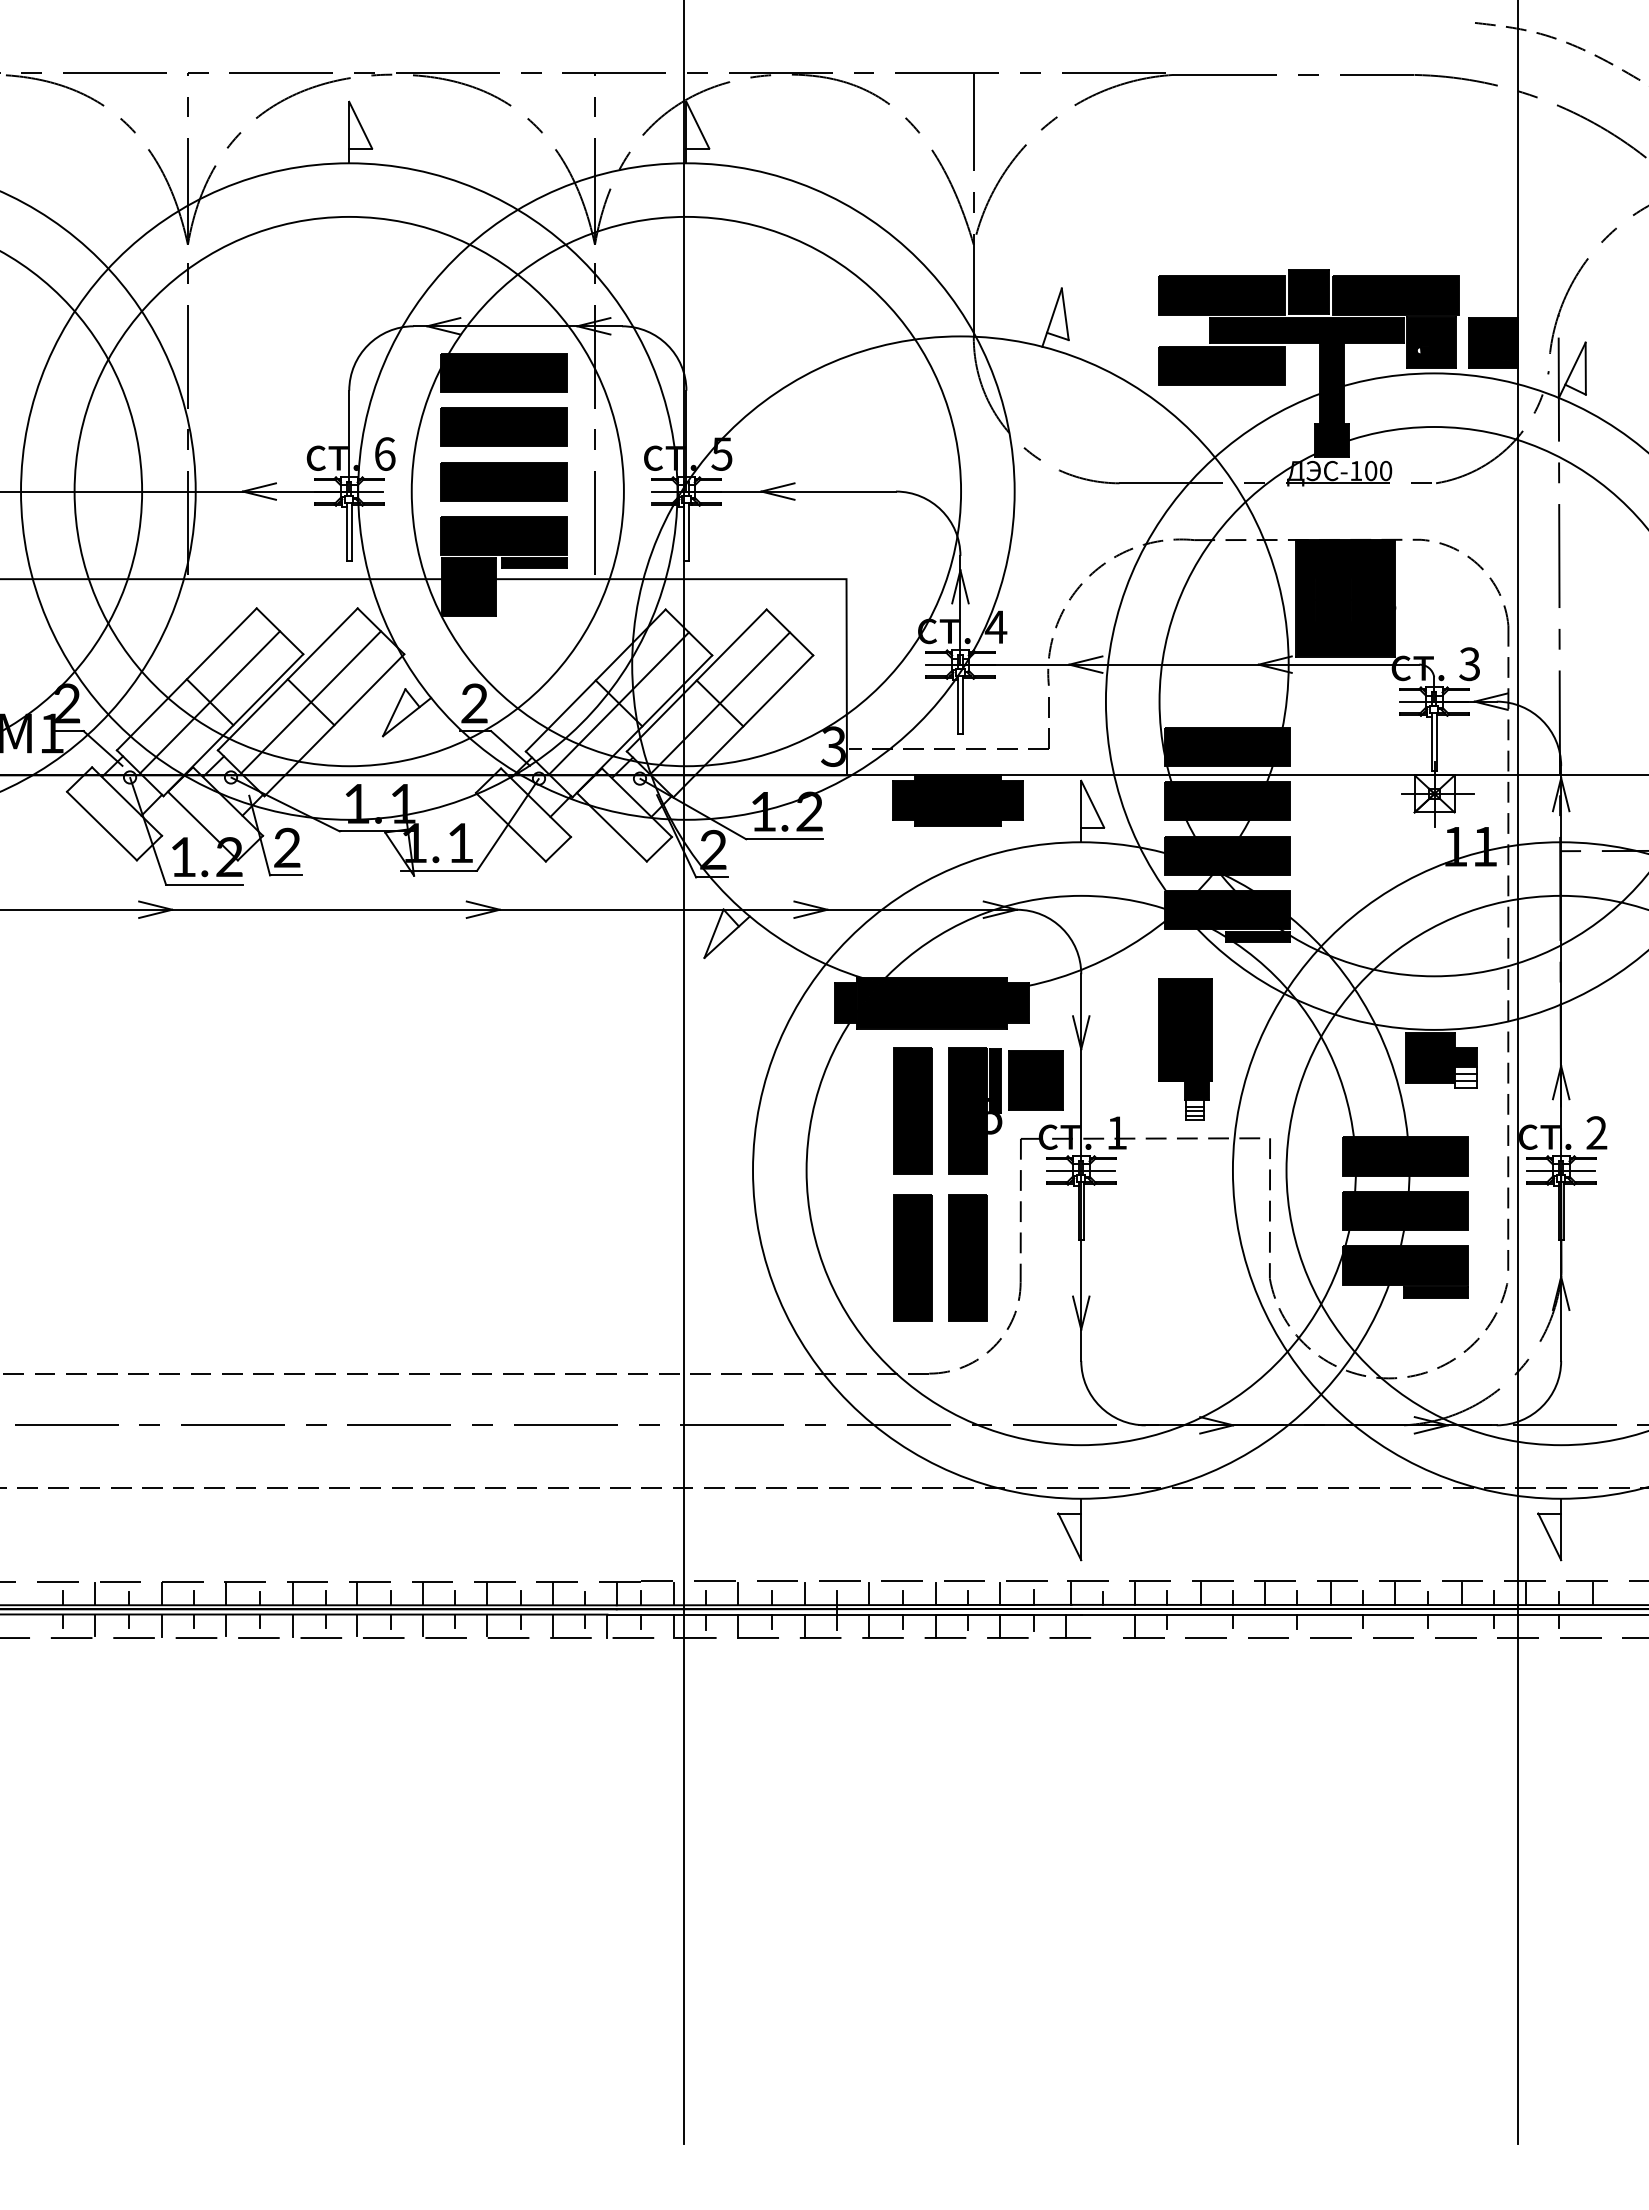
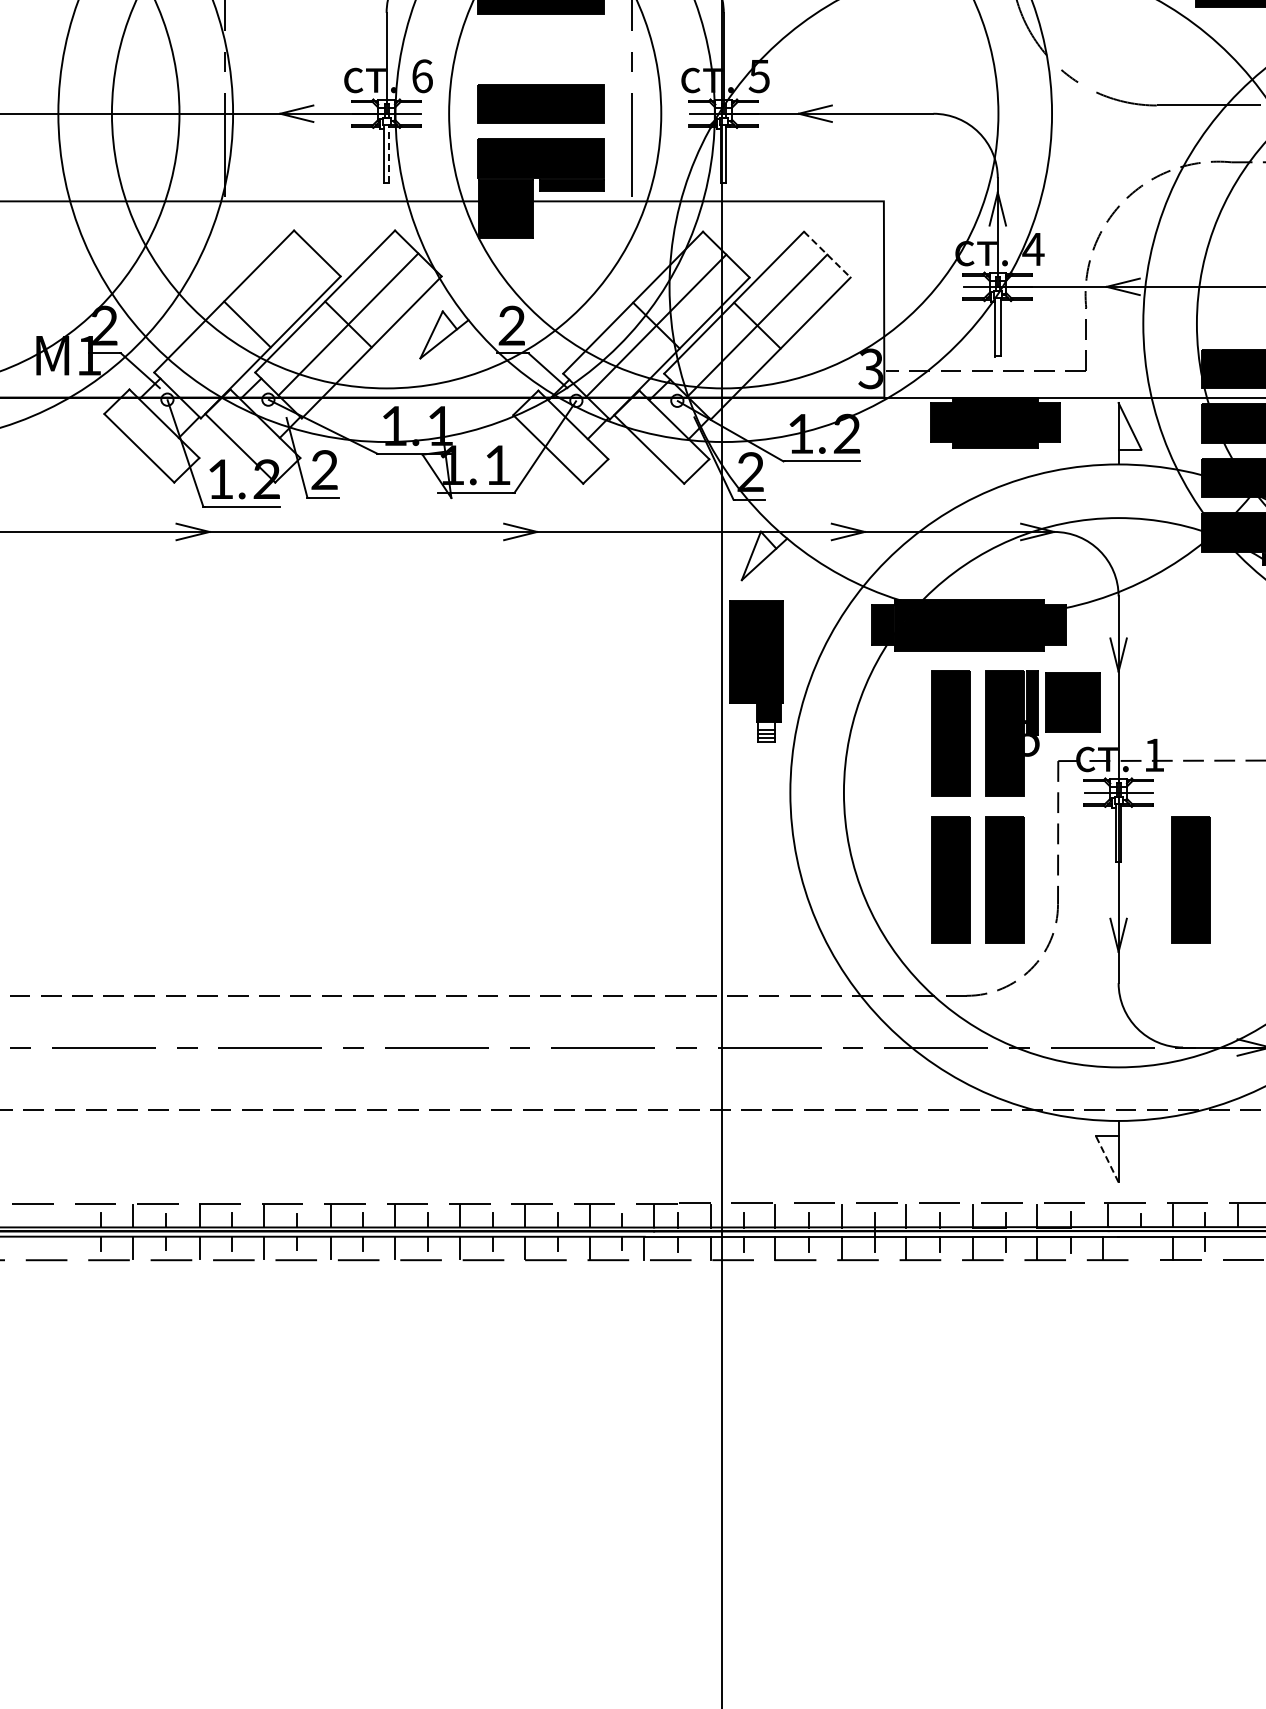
part: (503, 426) -> (540, 48), removed
line: (351, 531) -> (388, 153), solid -> dashed
line: (789, 632) -> (826, 254), solid -> dashed
line: (210, 702) -> (247, 324), removed
part: (1185, 1049) -> (756, 671), moved
part: (1152, 1257) -> (1189, 879), added
line: (1069, 1536) -> (1106, 1158), solid -> dashed

